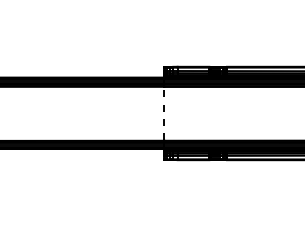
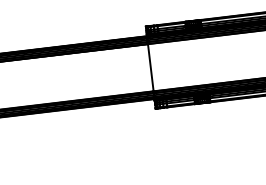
line: (164, 113) -> (150, 67), dashed -> solid

